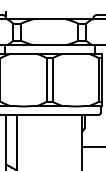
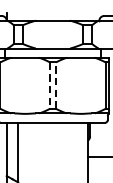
line: (46, 79) -> (49, 85), solid -> dashed
line: (52, 79) -> (55, 85), solid -> dashed

